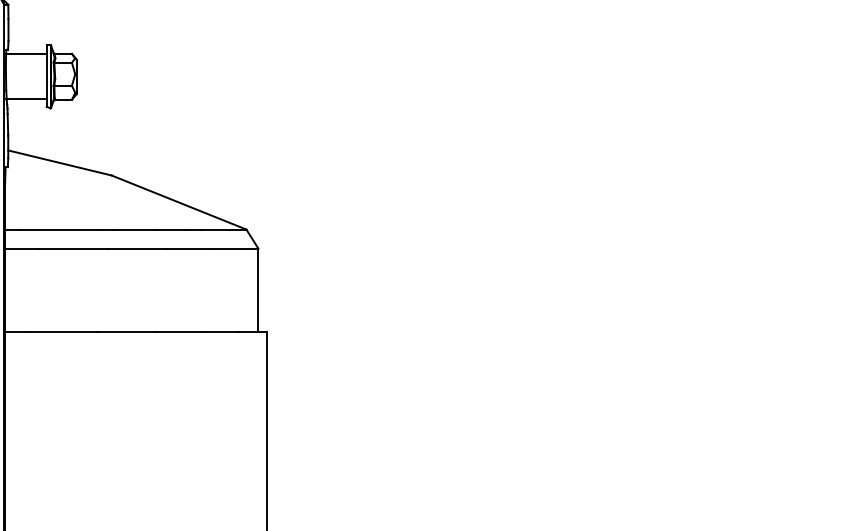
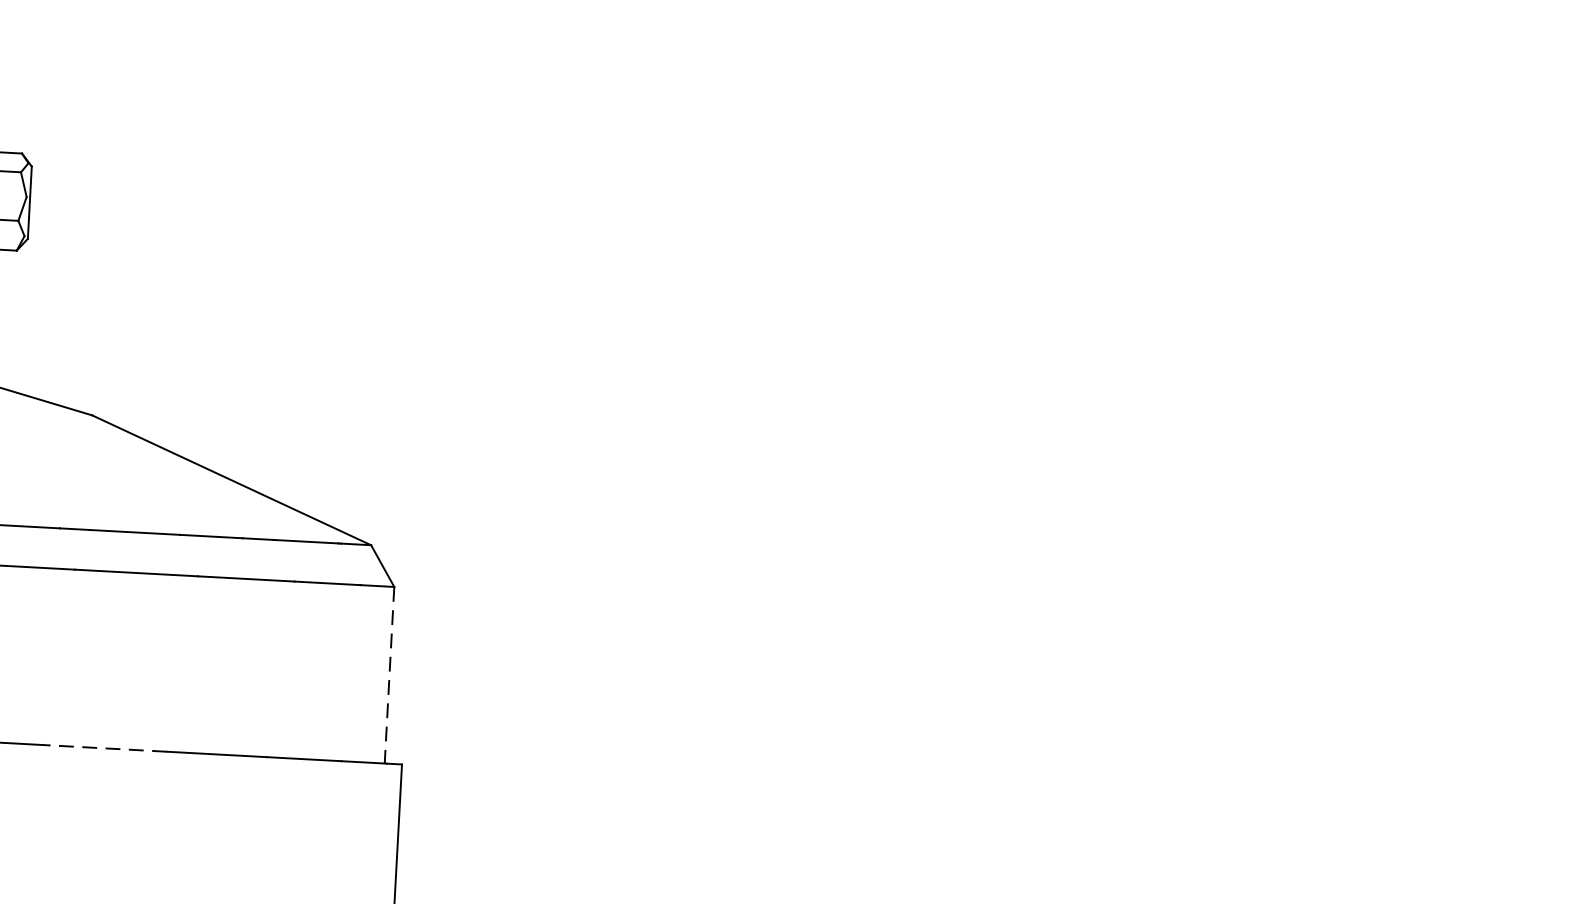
line: (258, 290) -> (389, 675), solid -> dashed
line: (125, 332) -> (103, 749), solid -> dashed

